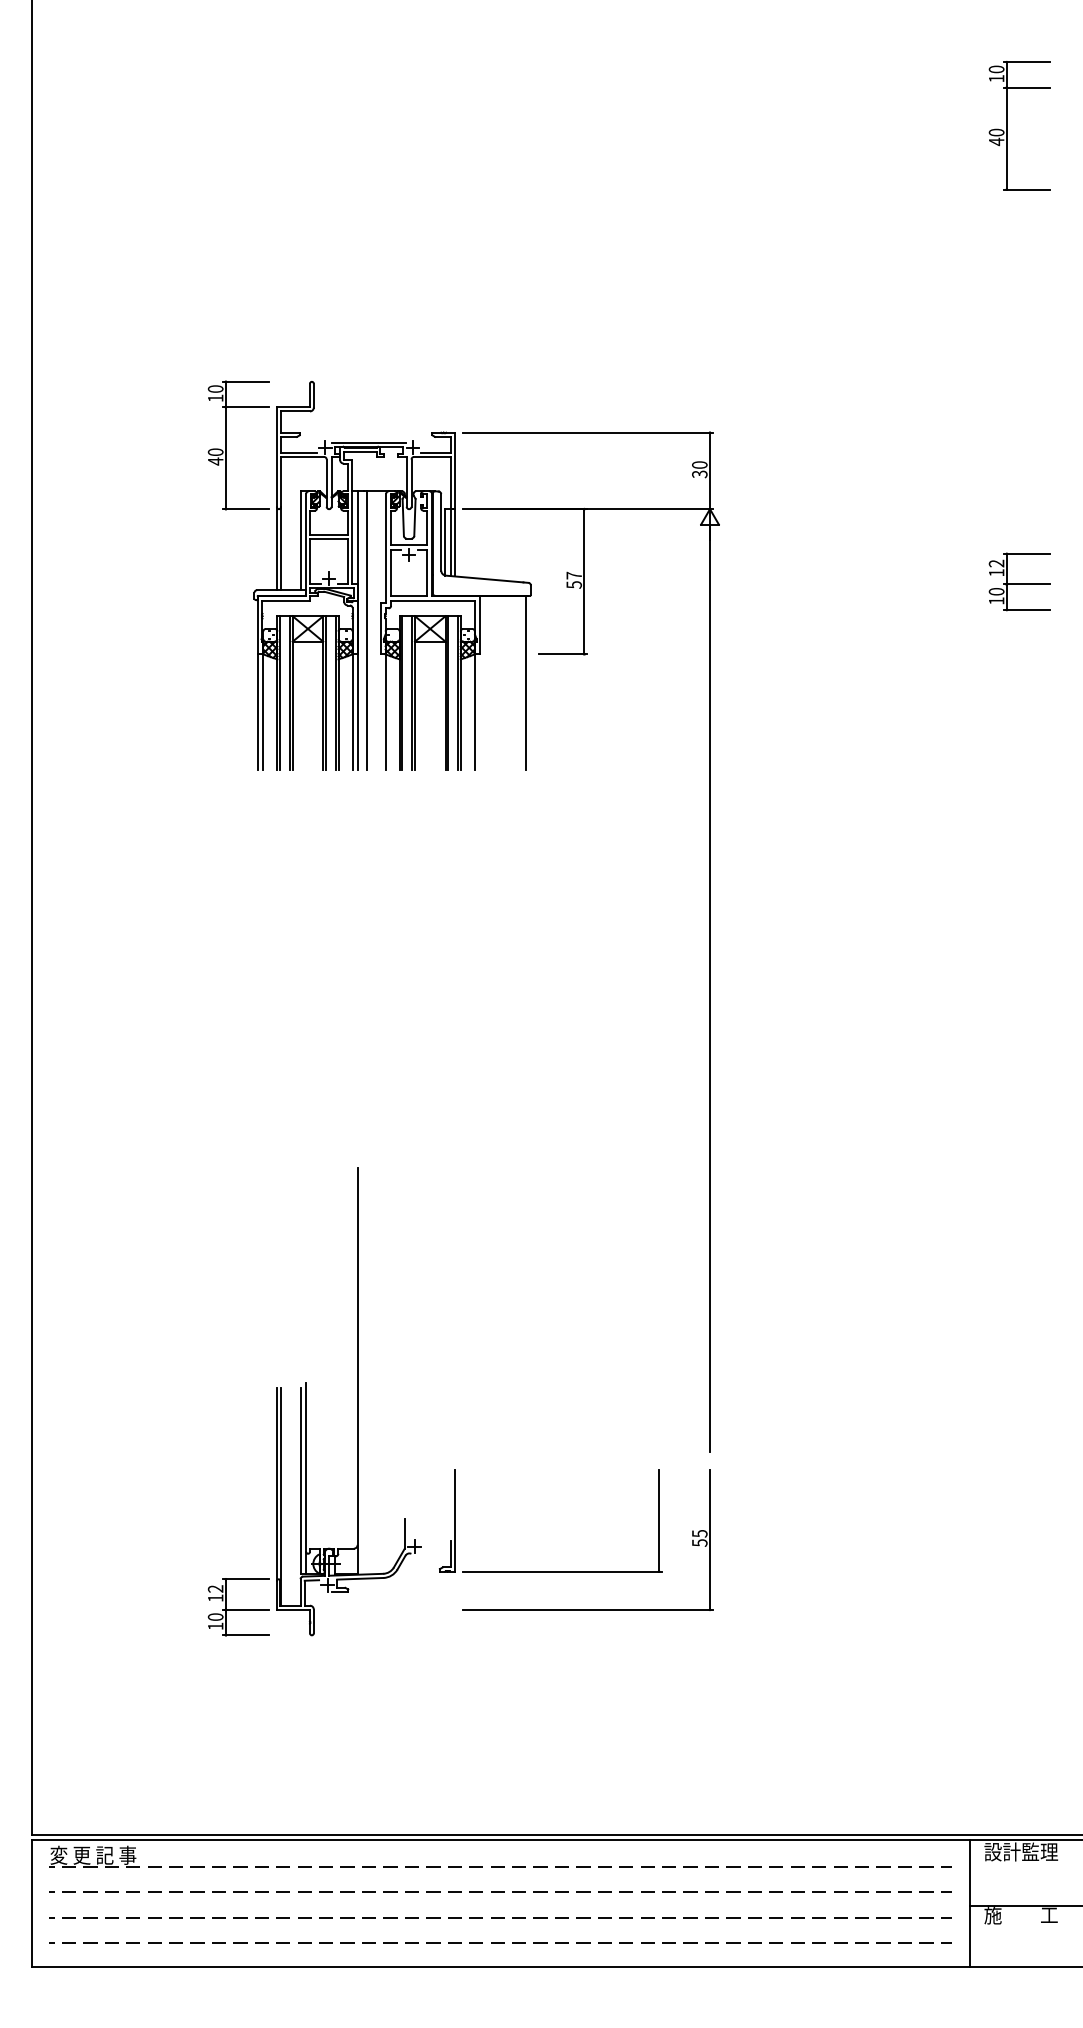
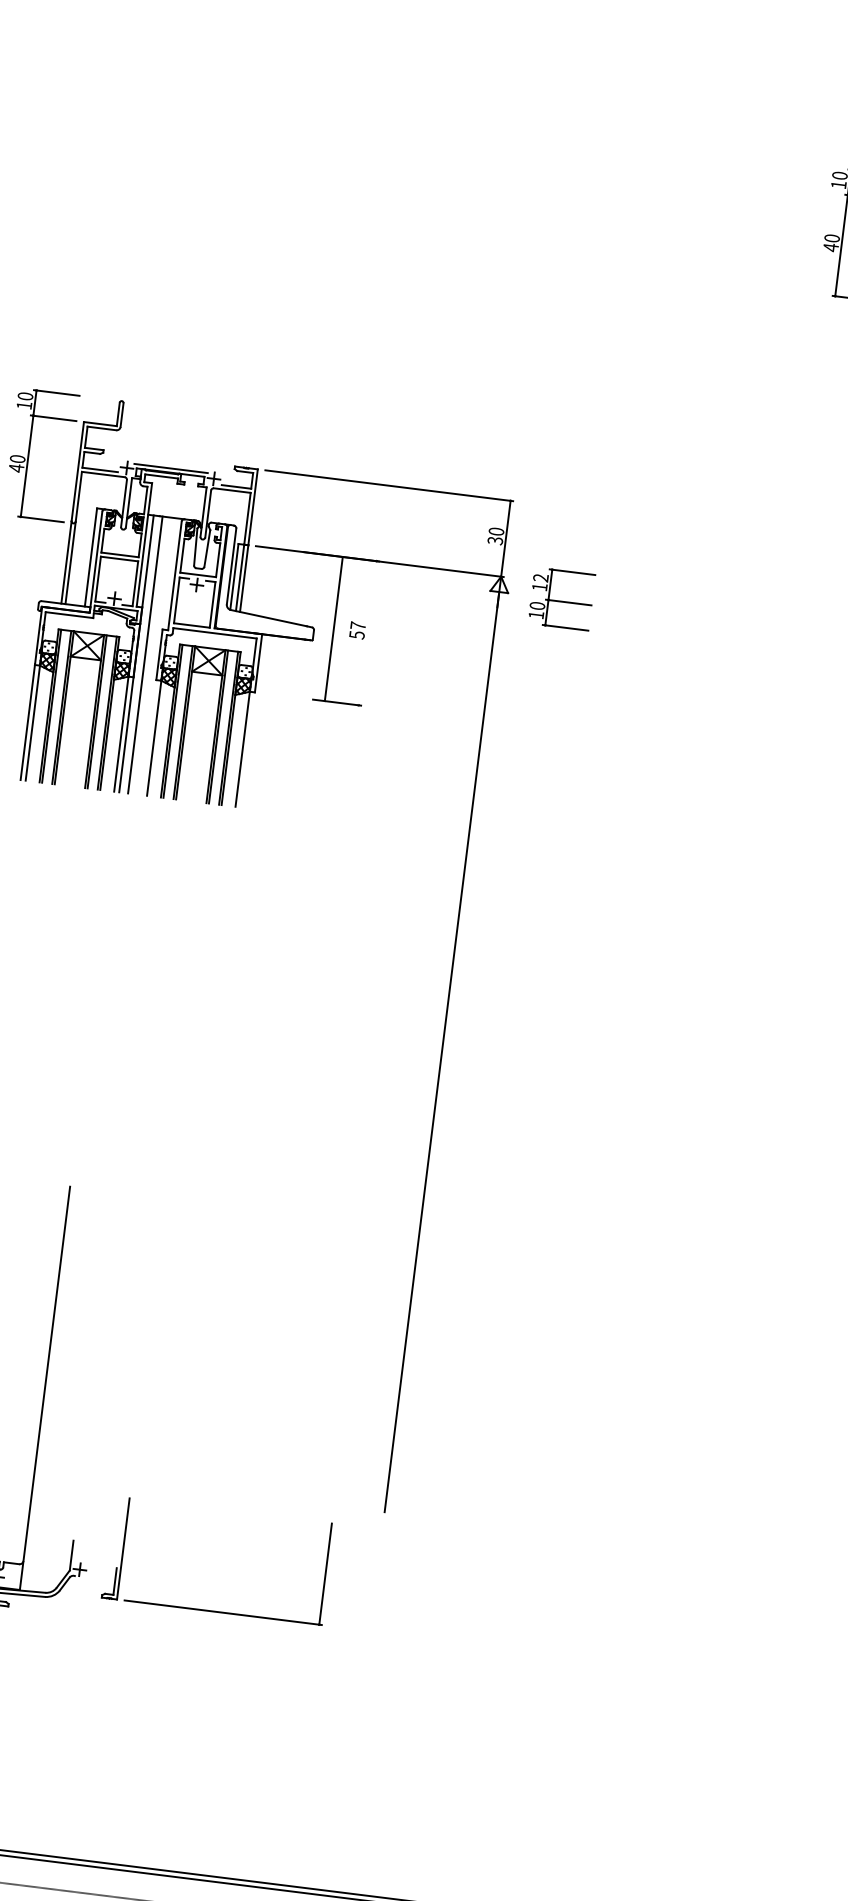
line: (584, 581) -> (333, 628), moved
part: (1019, 581) -> (561, 598), moved
line: (525, 682) -> (296, 725), removed
part: (587, 1609) -> (243, 1653), removed

